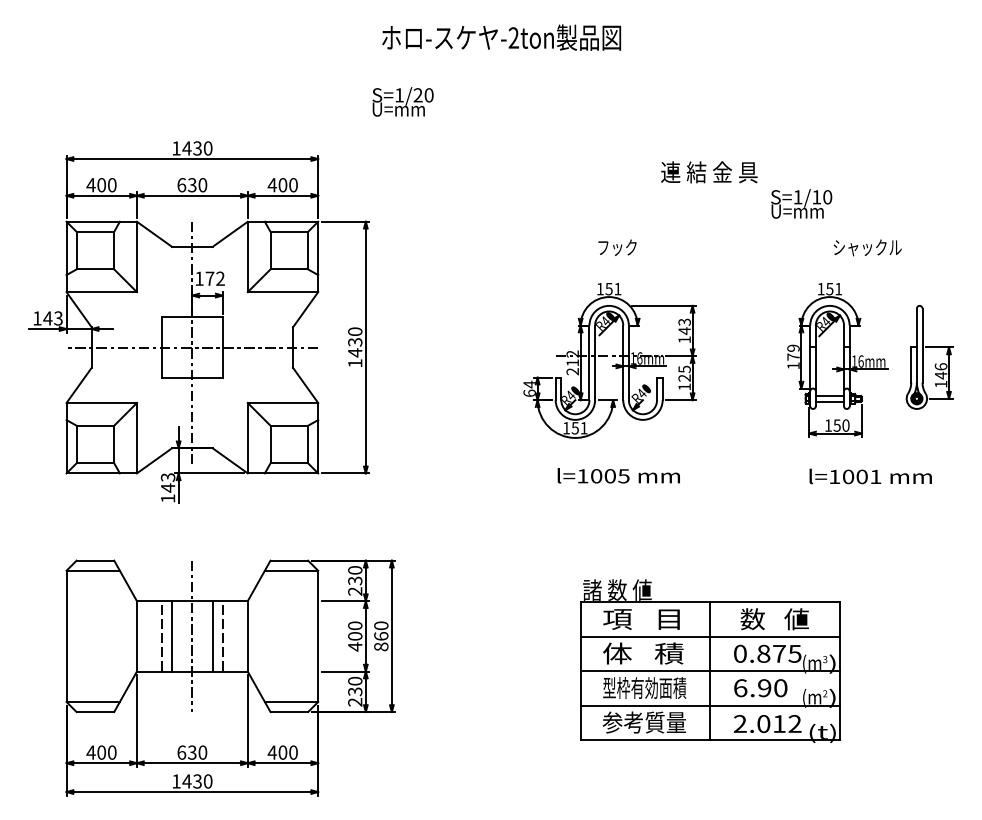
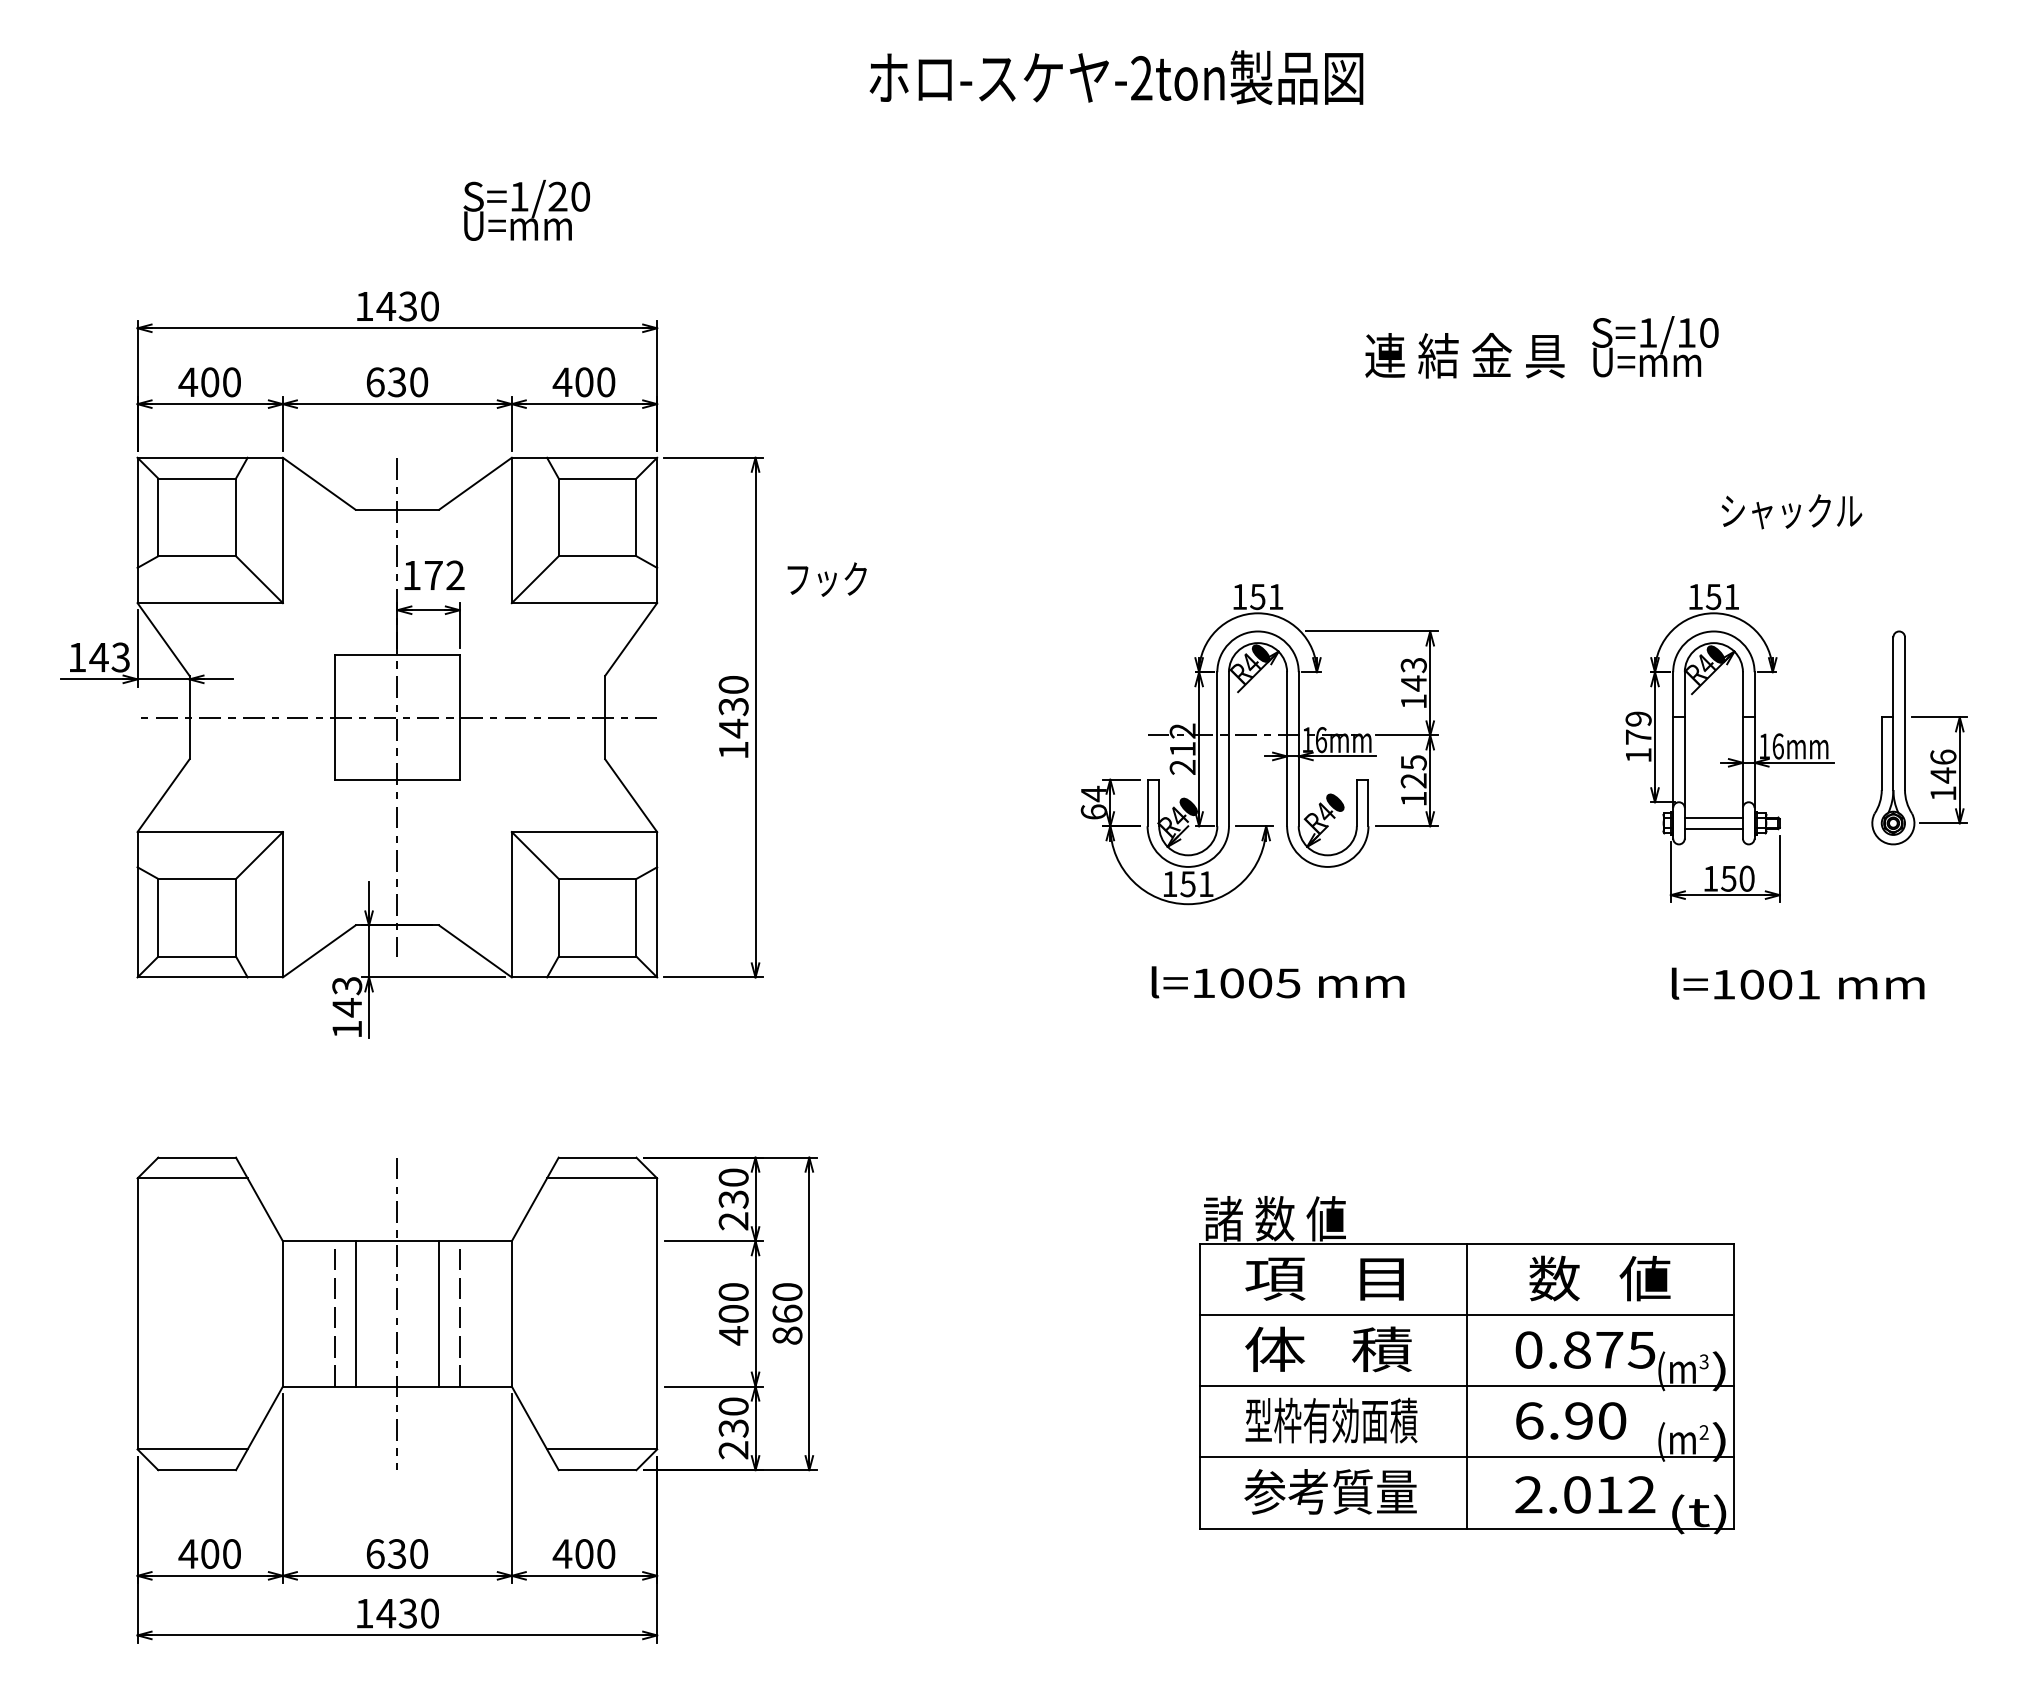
text: (501, 37) -> (1116, 77), moved
text: (402, 101) -> (525, 209), moved
text: (801, 203) -> (1655, 345), moved
text: (617, 247) -> (827, 579), moved

